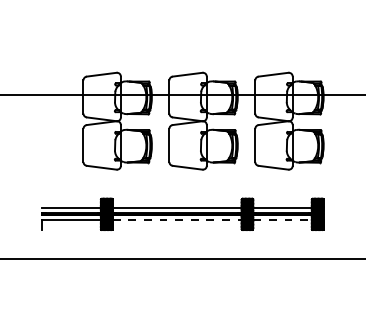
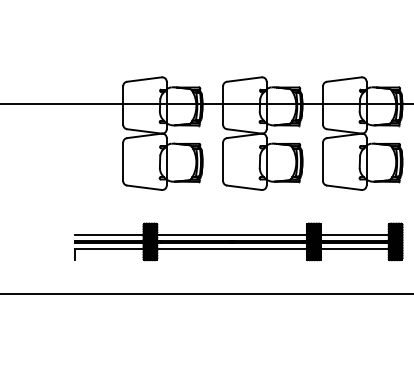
line: (177, 220) -> (232, 249), dashed -> solid
line: (283, 220) -> (355, 249), dashed -> solid

